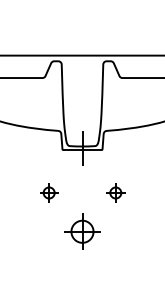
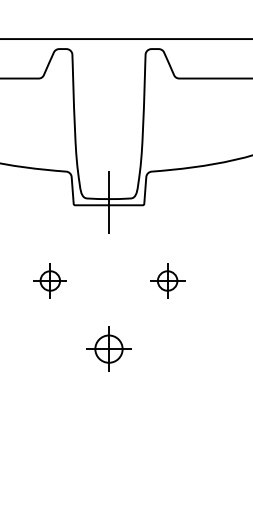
part: (82, 231) -> (108, 348), size x0.7

